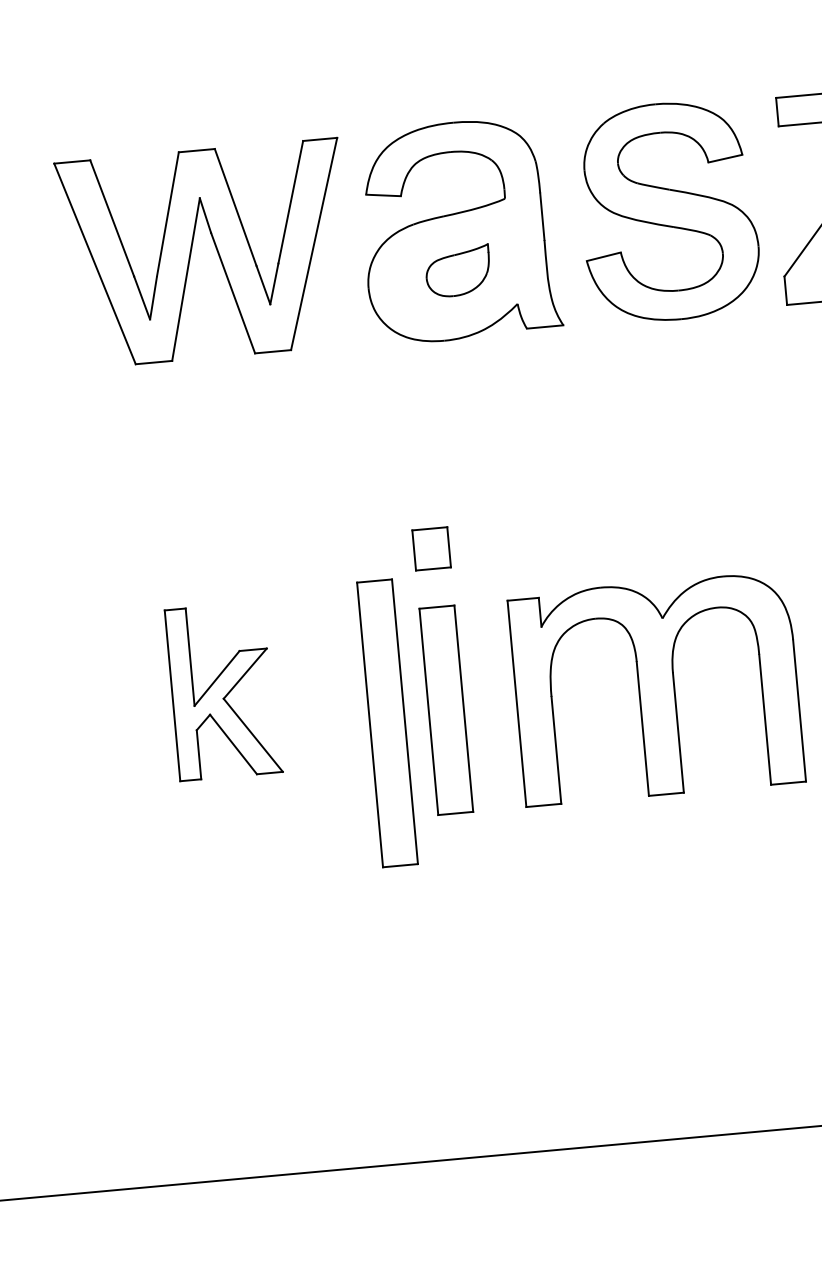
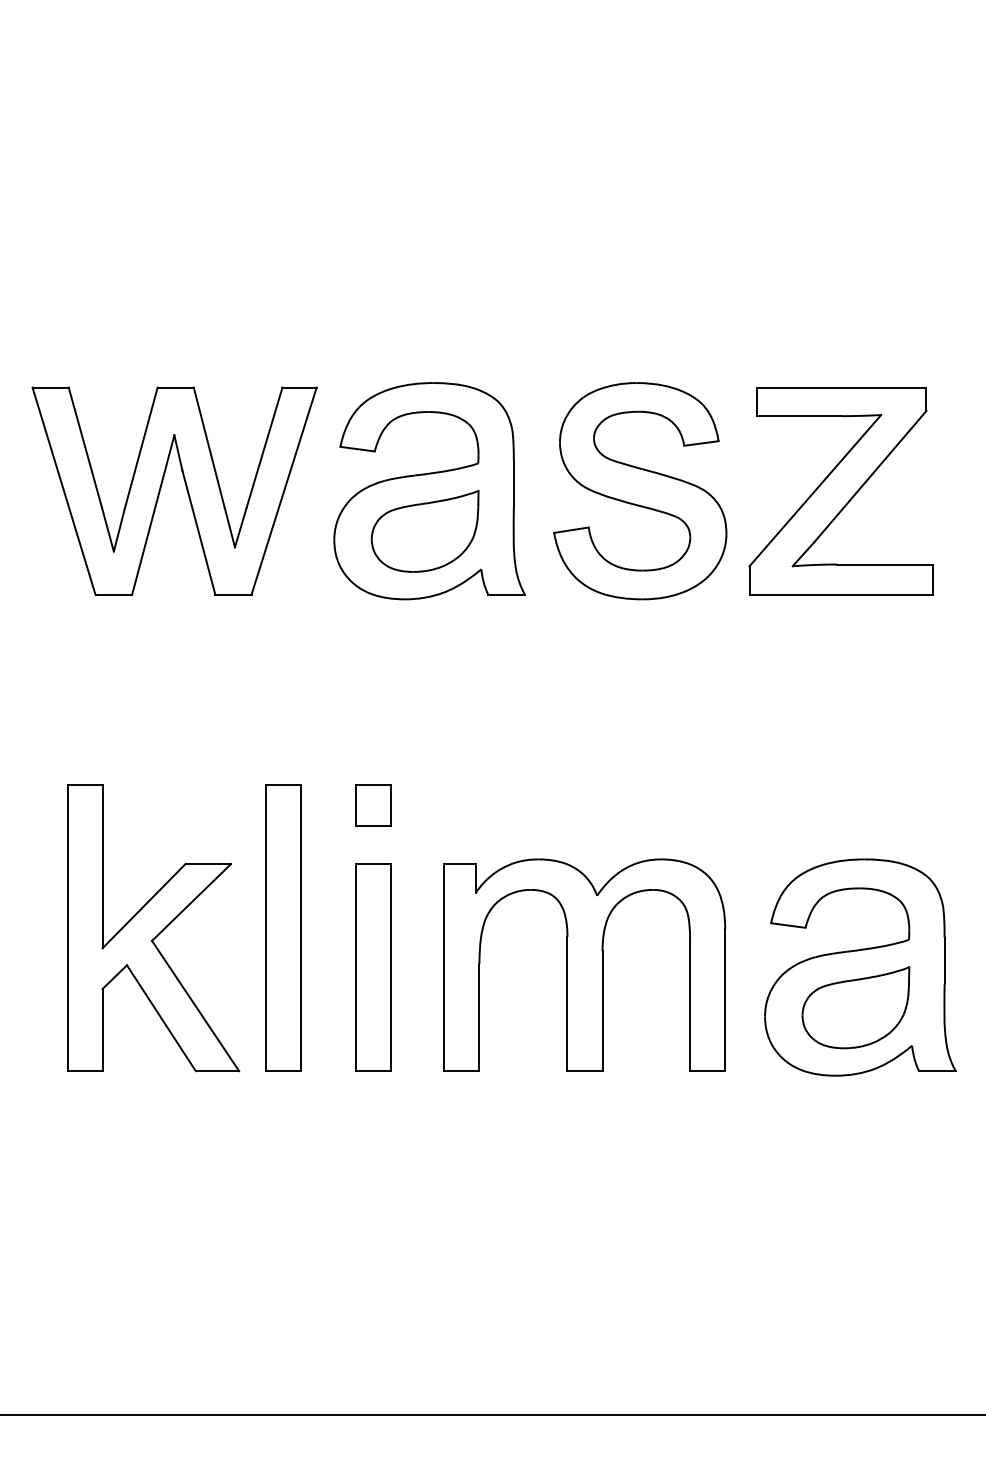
part: (457, 271) -> (424, 531), size x1.67
part: (223, 691) -> (153, 928), size x1.67
part: (387, 722) -> (283, 927), moved

